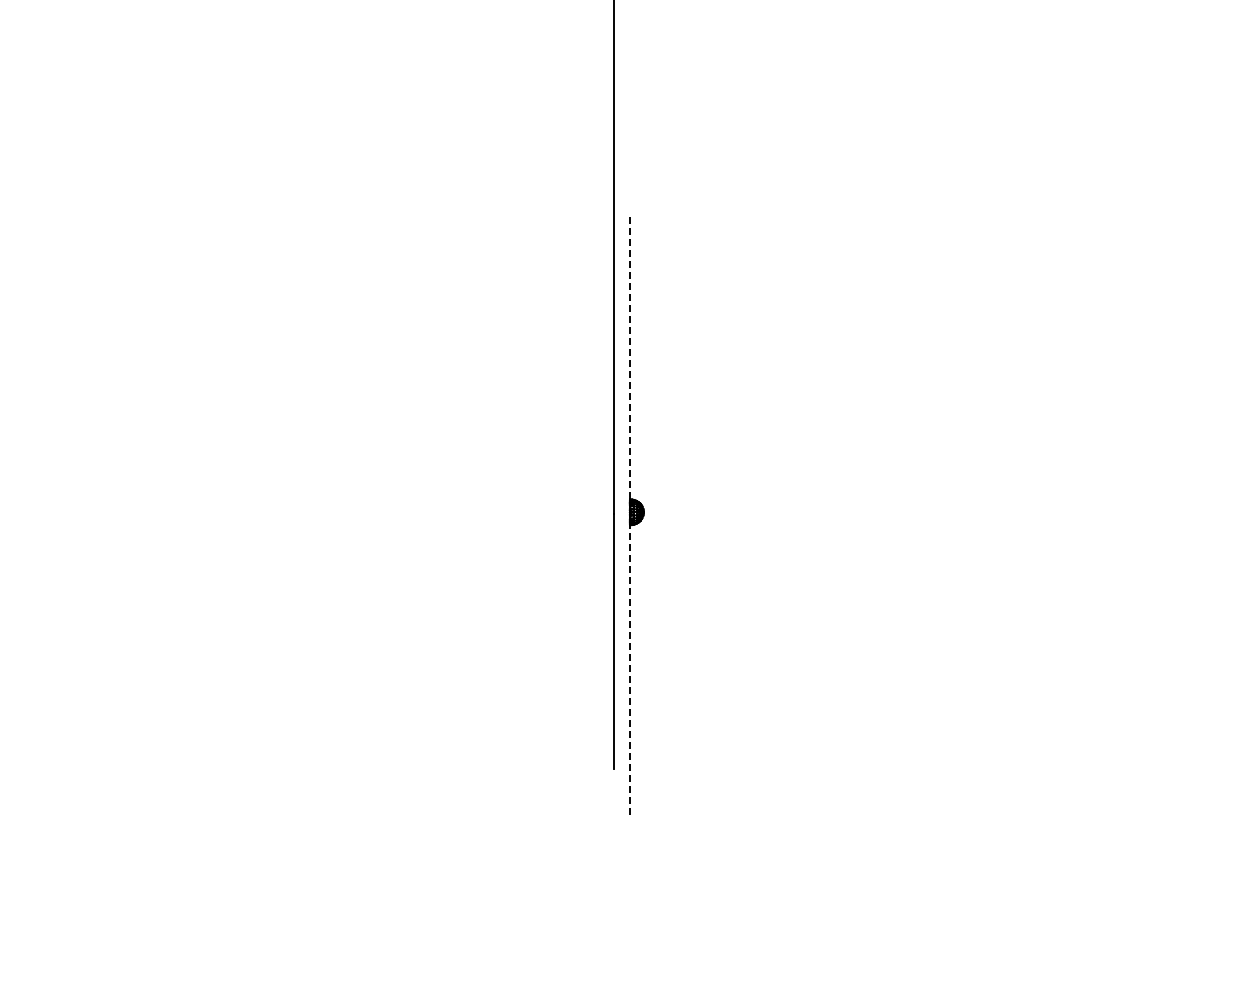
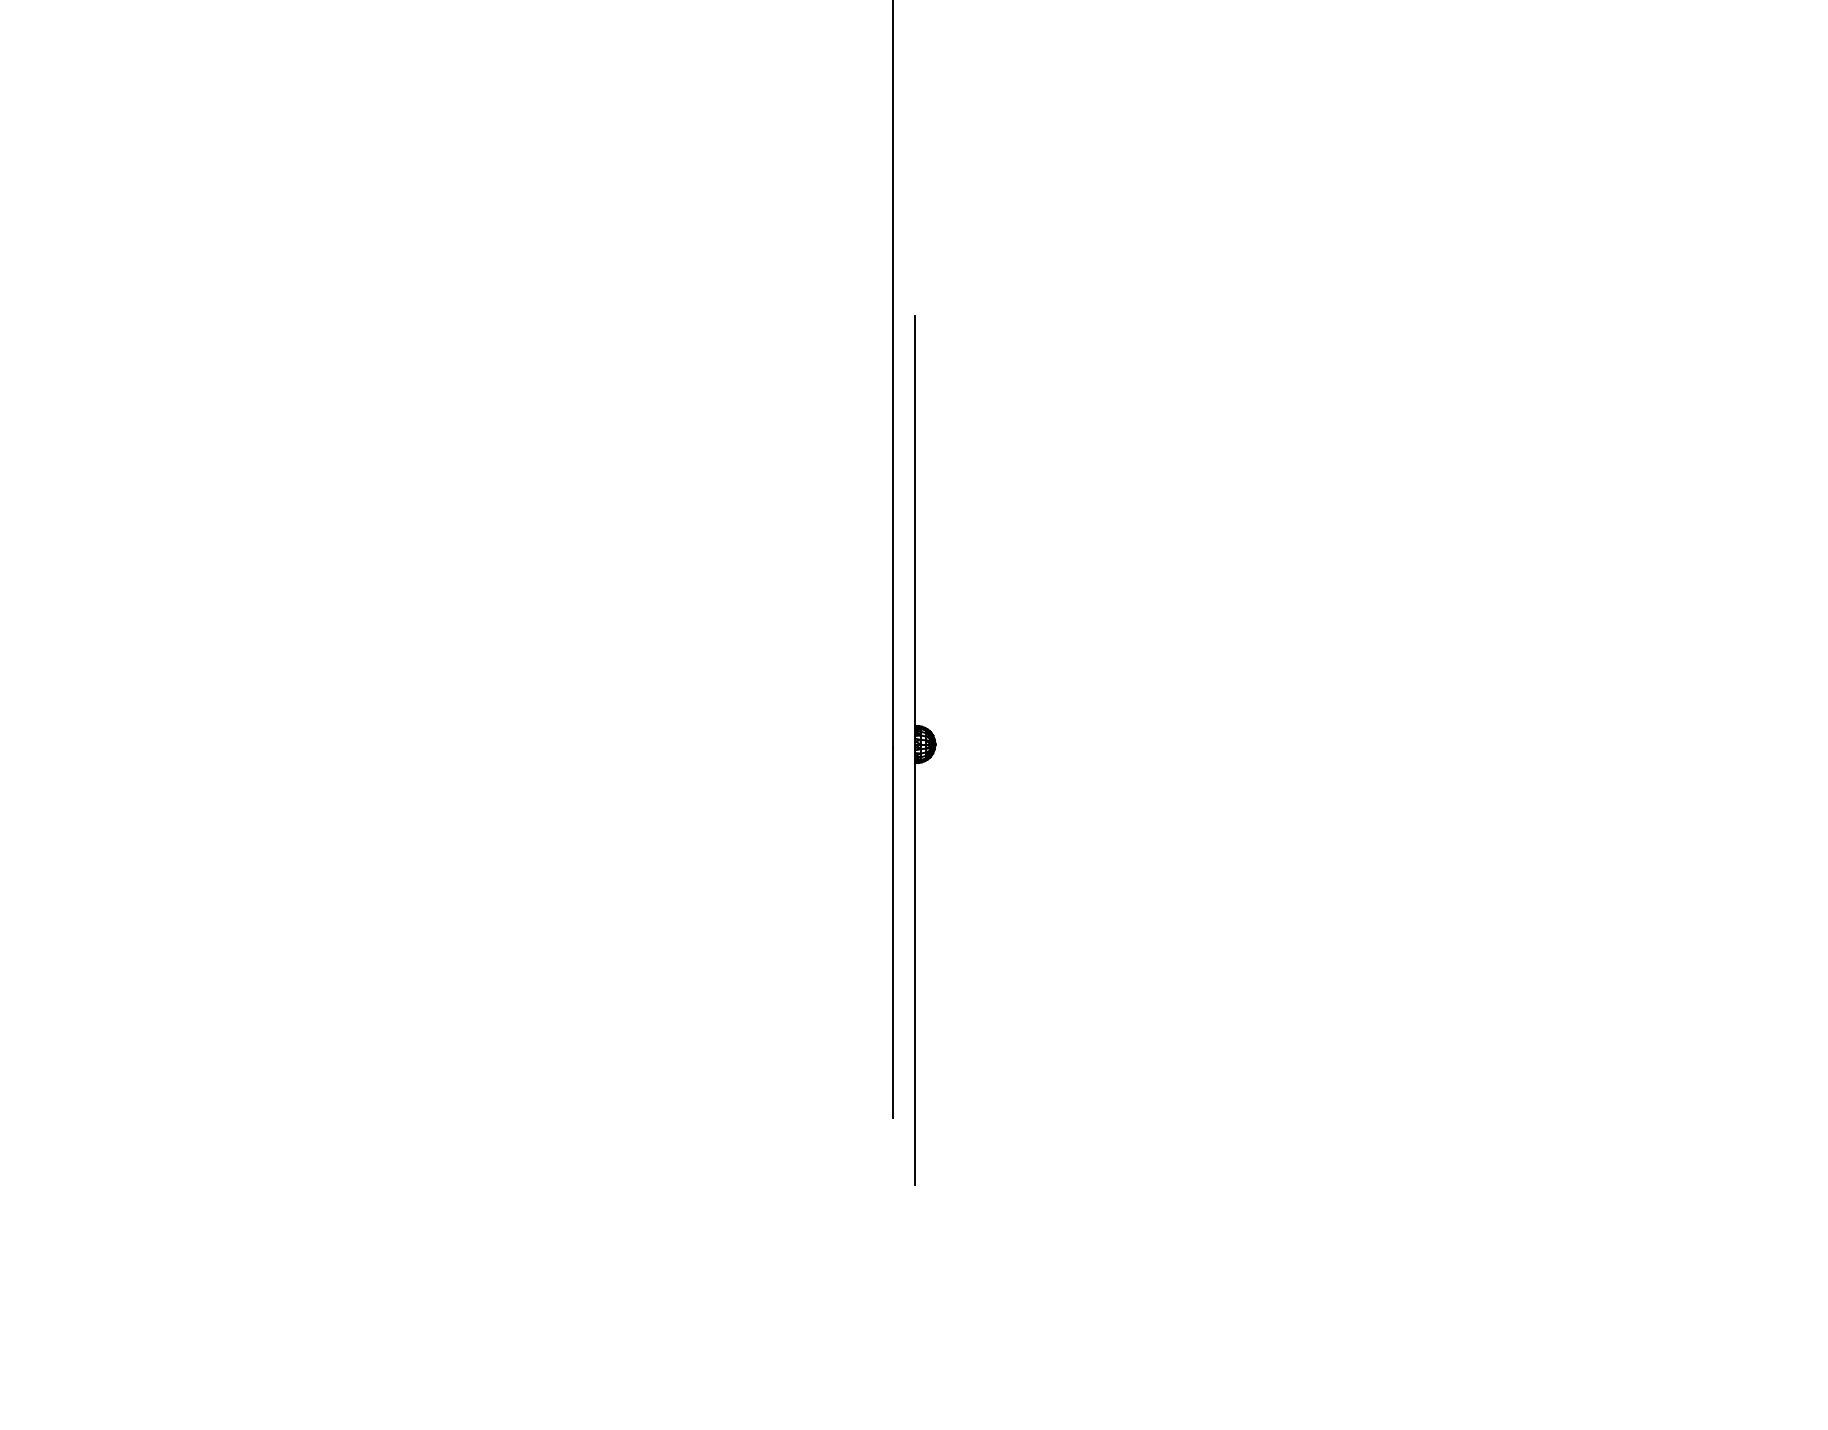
line: (629, 357) -> (914, 519), dashed -> solid
line: (629, 670) -> (914, 974), dashed -> solid

